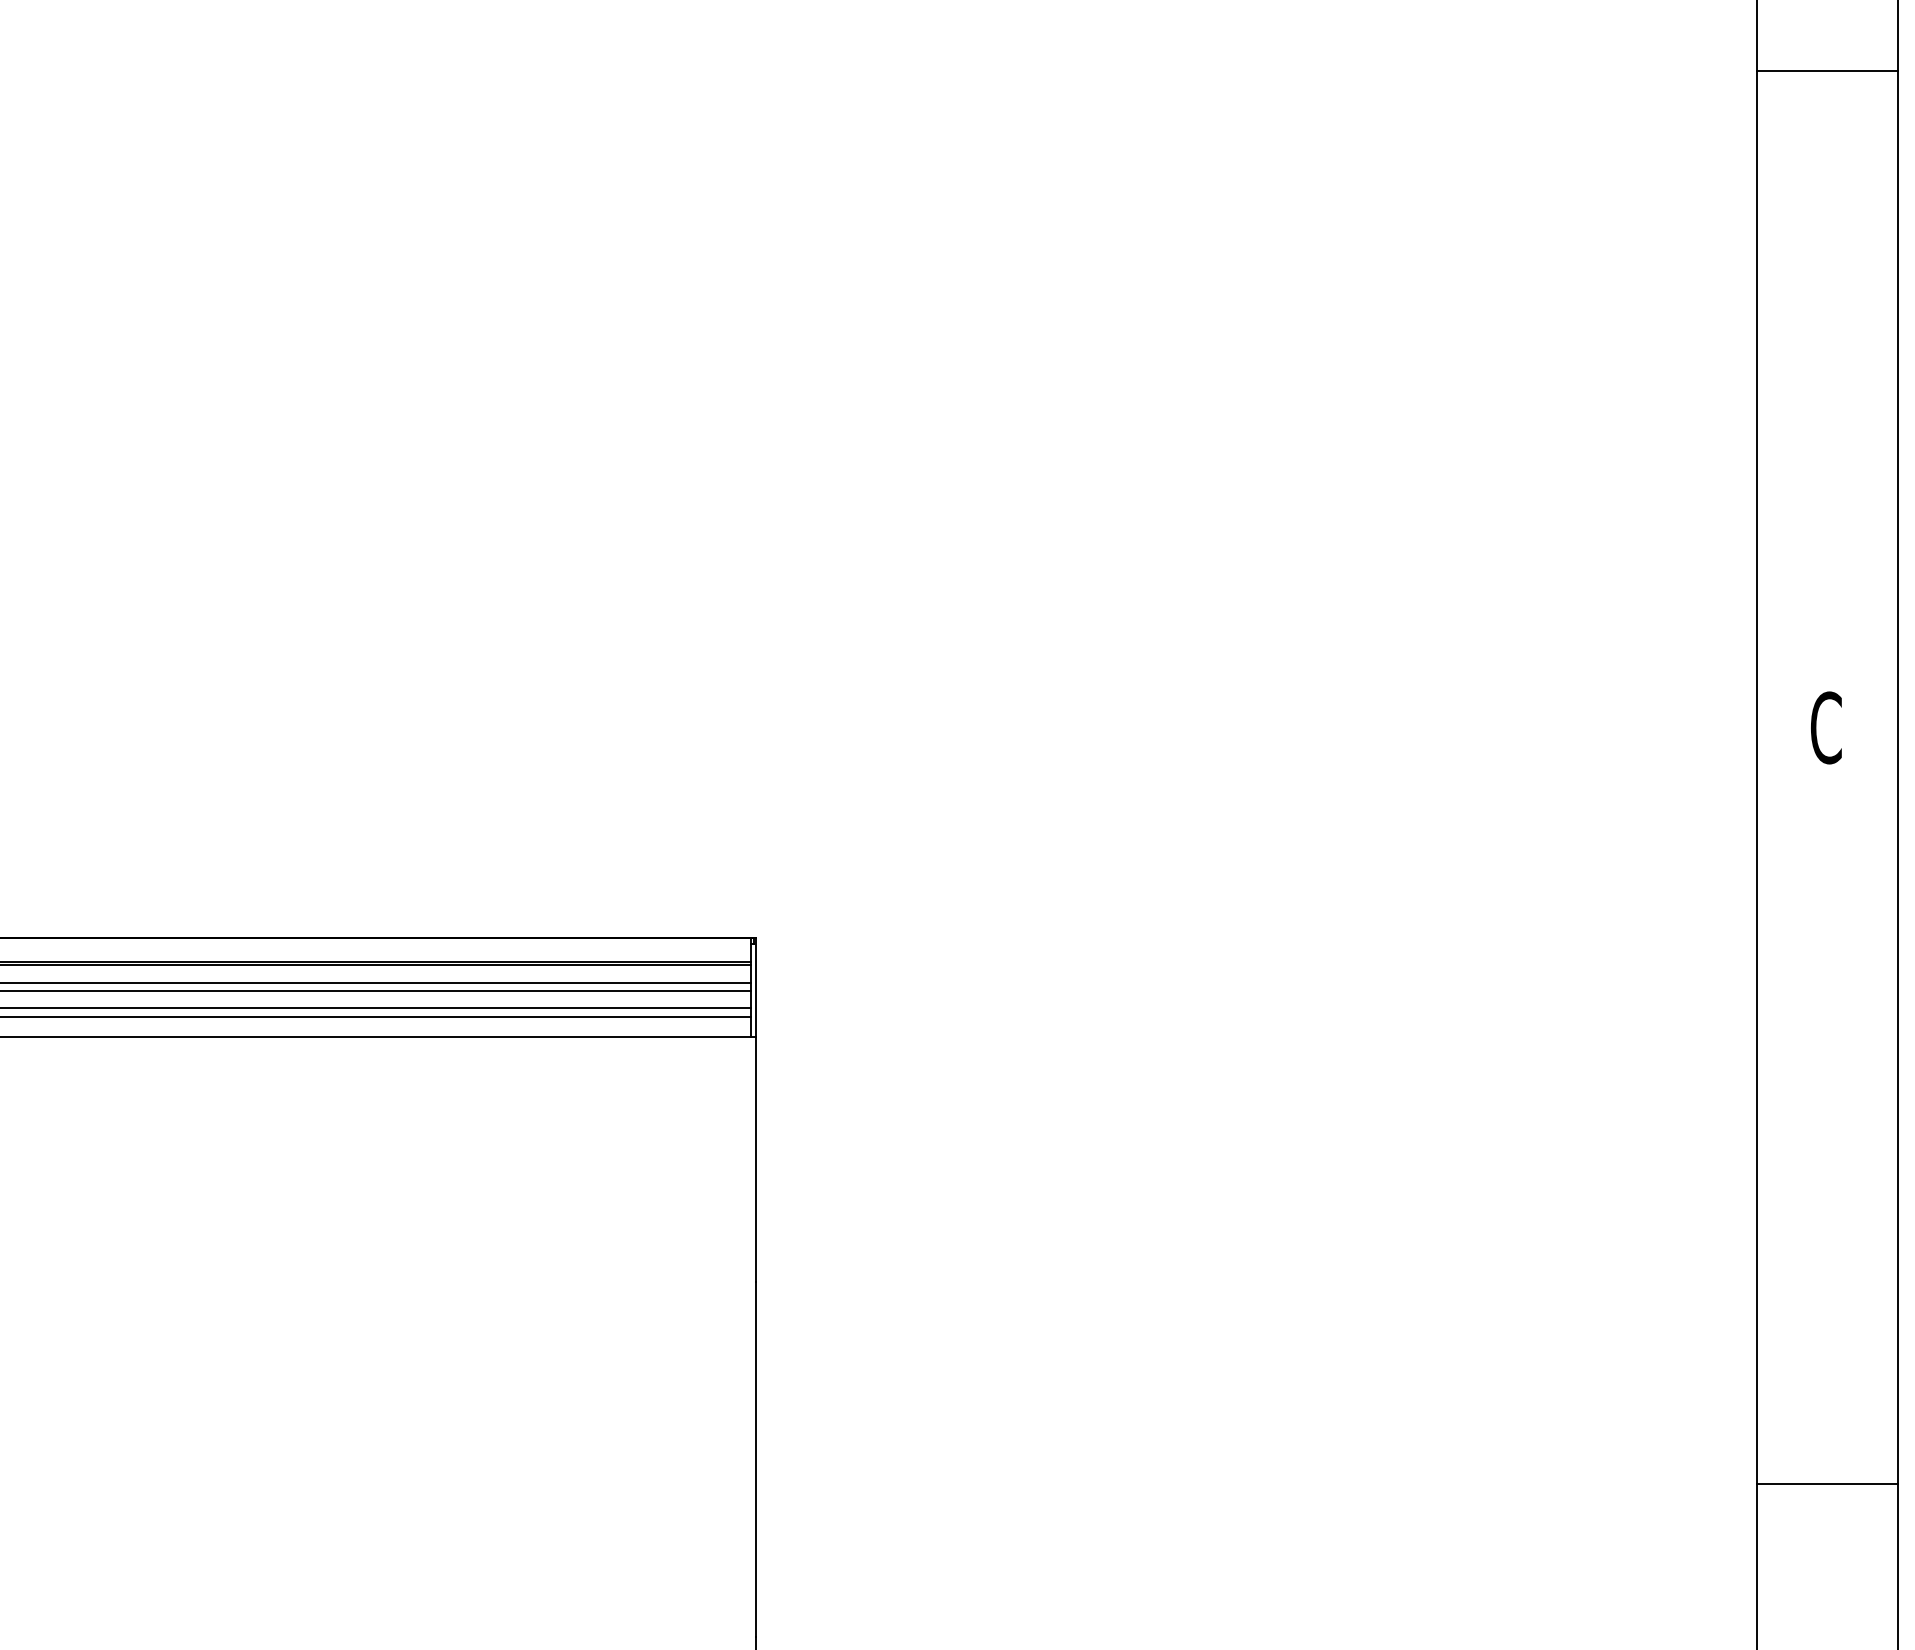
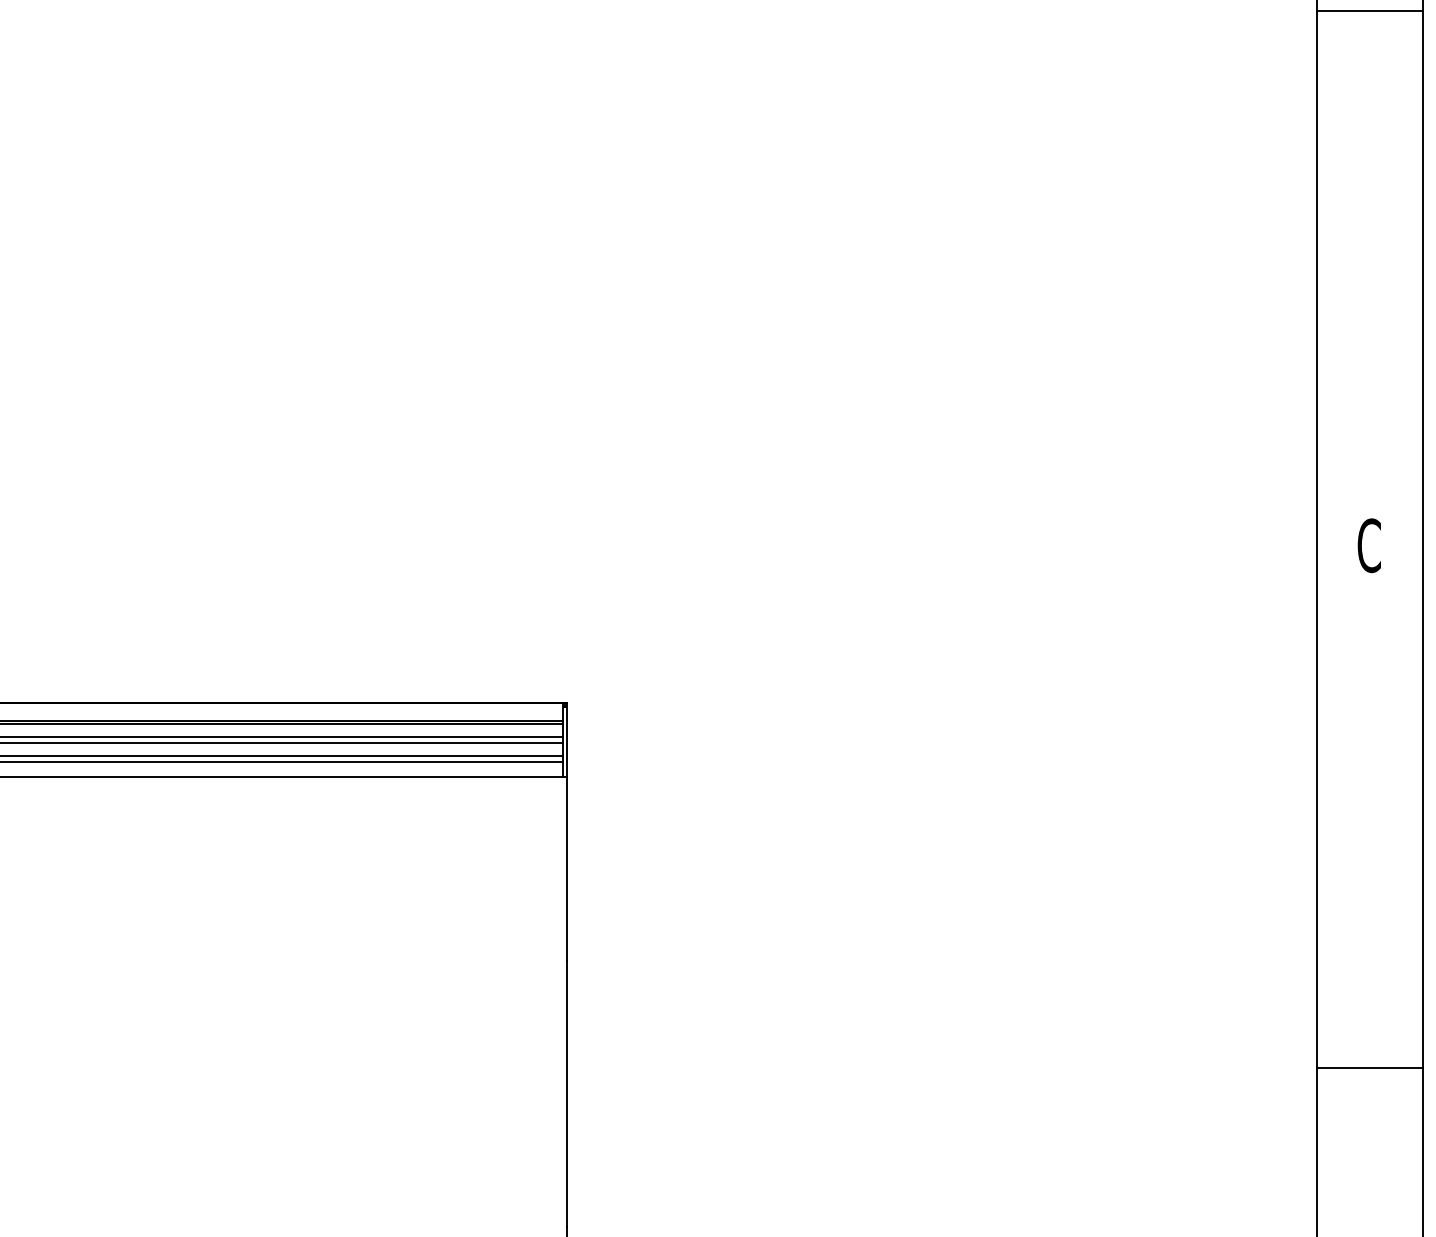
line: (1826, 71) -> (1369, 11), moved
line: (1826, 1483) -> (1369, 1067), moved

